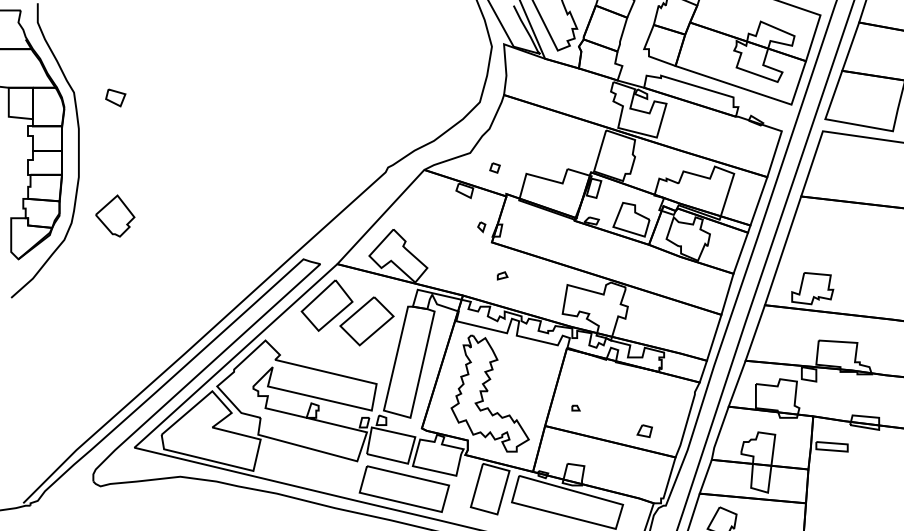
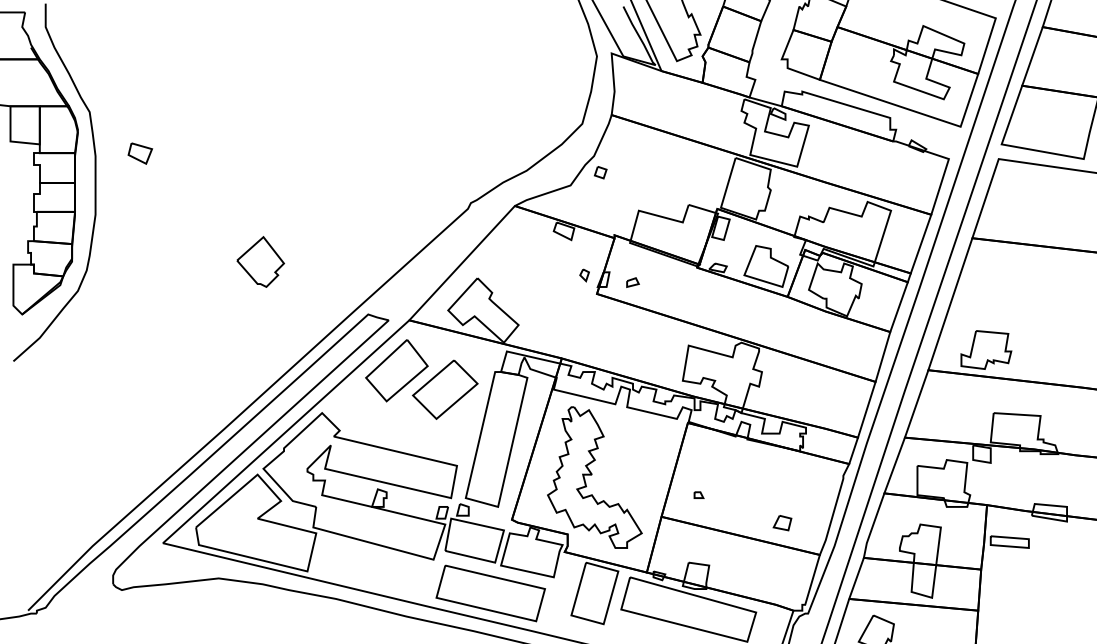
part: (115, 97) -> (140, 153), moved
part: (494, 167) -> (600, 172), moved
part: (115, 215) -> (260, 261), moved
part: (502, 275) -> (632, 282), moved

